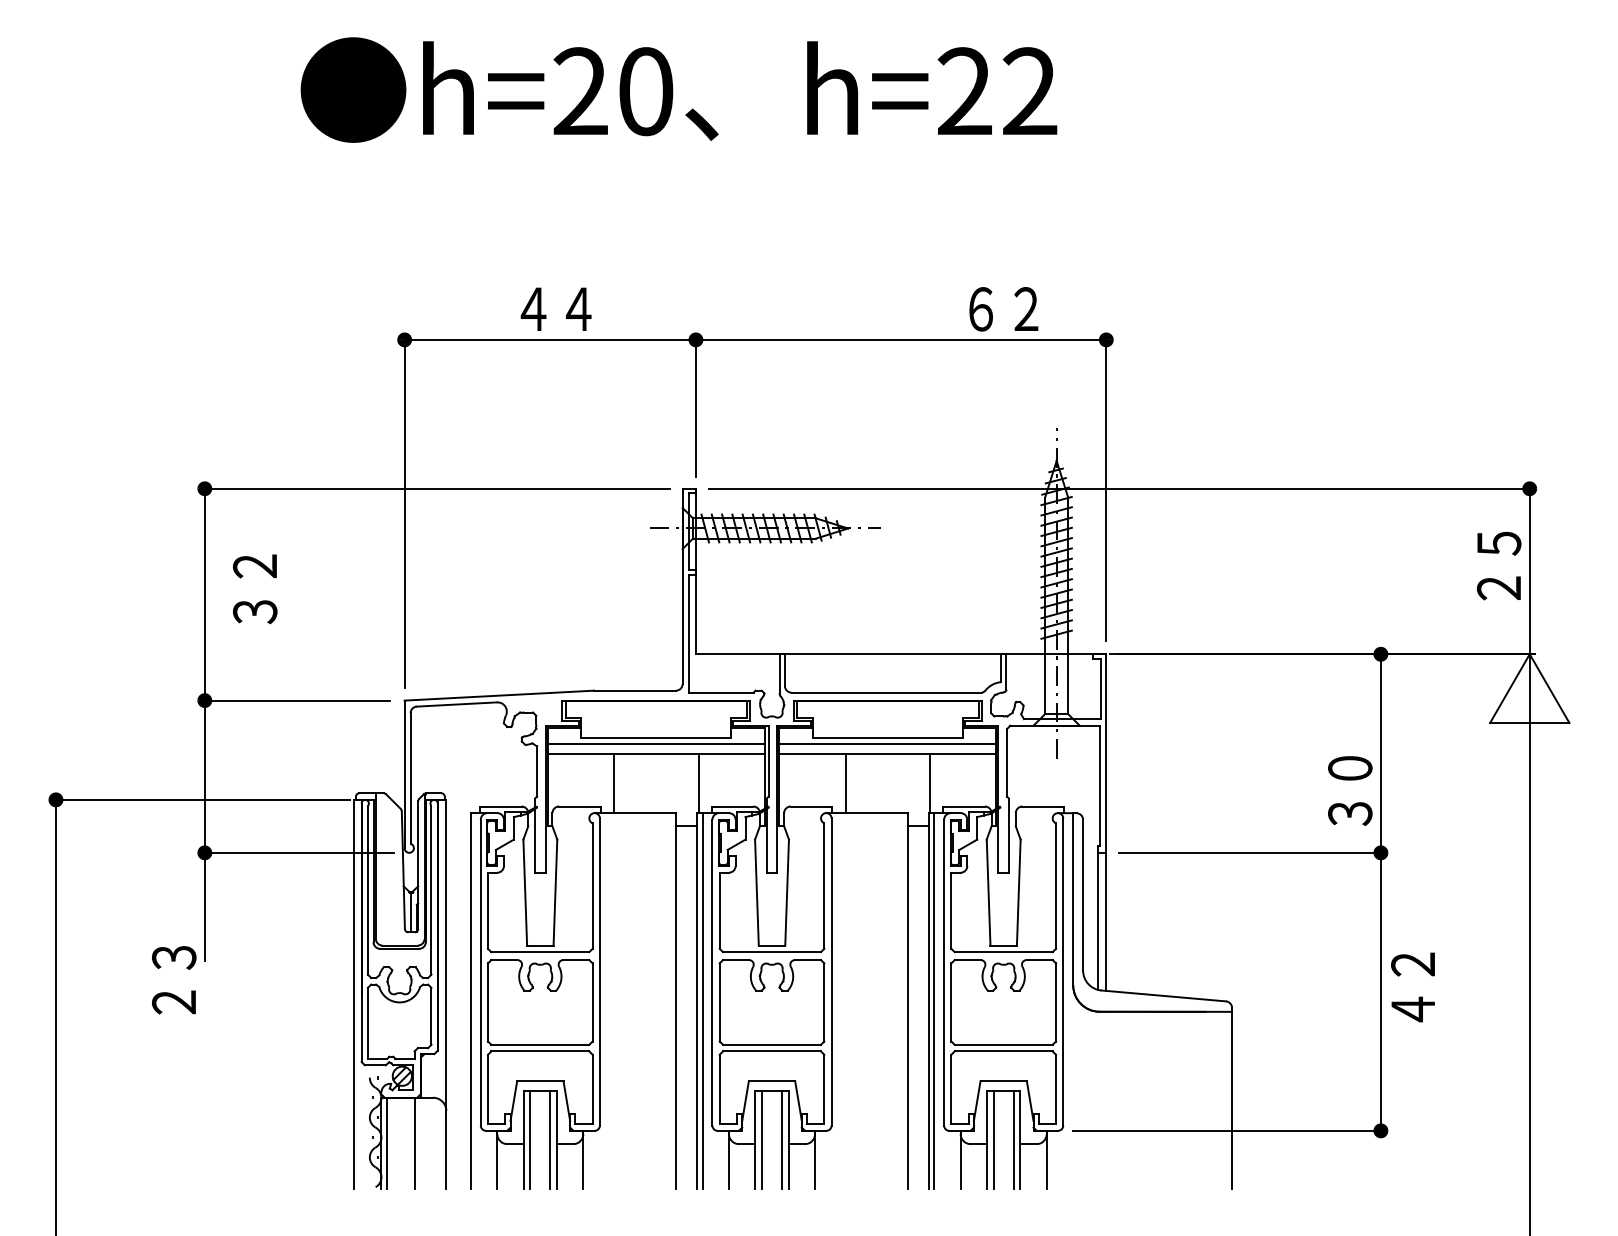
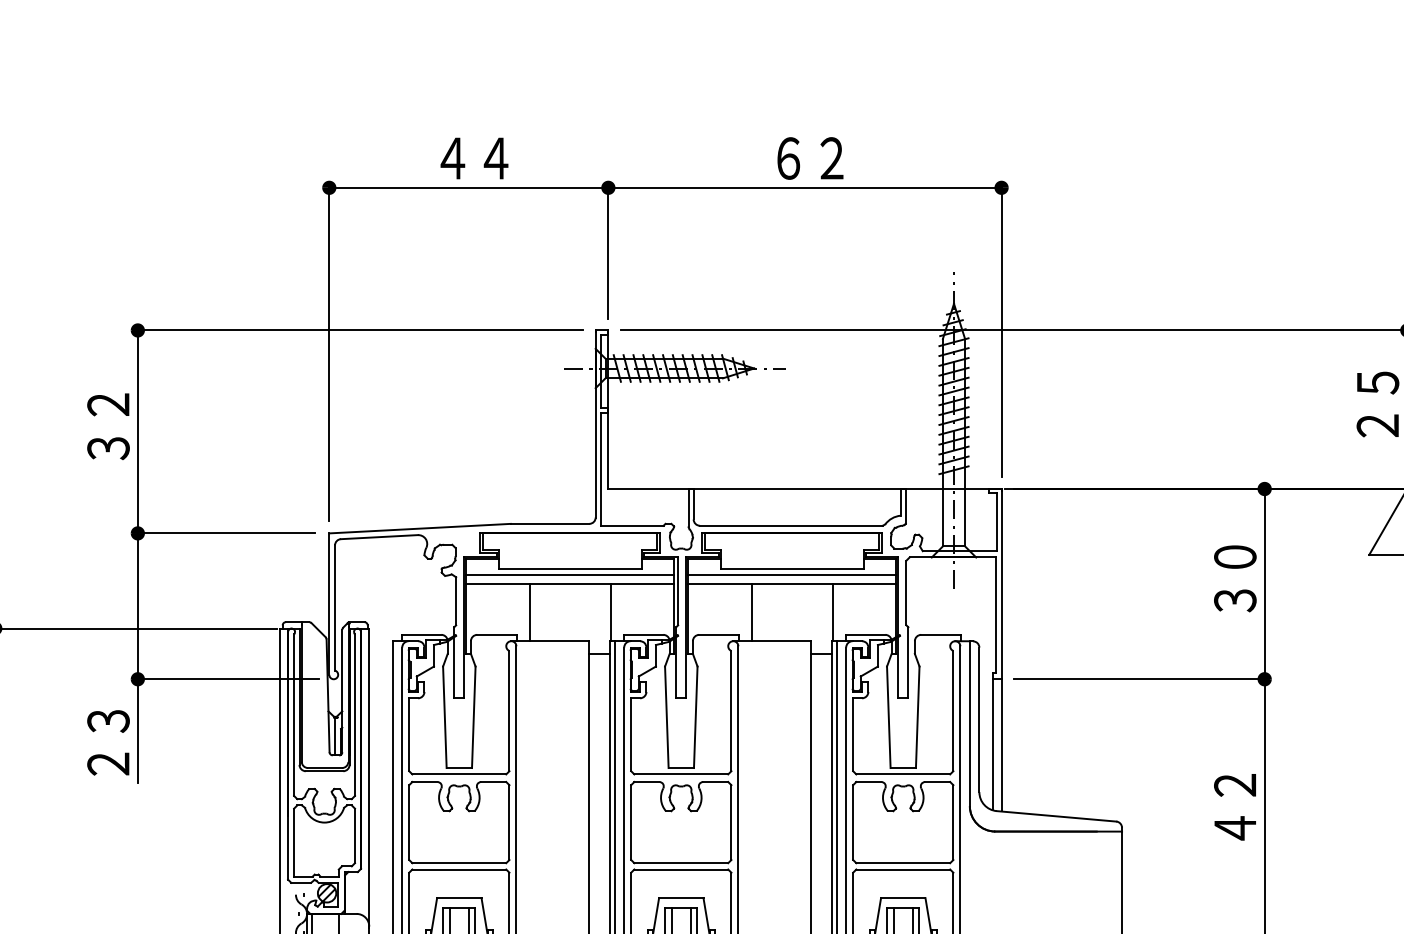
text: (1003, 309) -> (810, 158), moved
text: (255, 589) -> (108, 426), moved
text: (1350, 790) -> (1235, 578), moved
text: (174, 980) -> (108, 743), moved
text: (1412, 987) -> (1234, 807), moved

